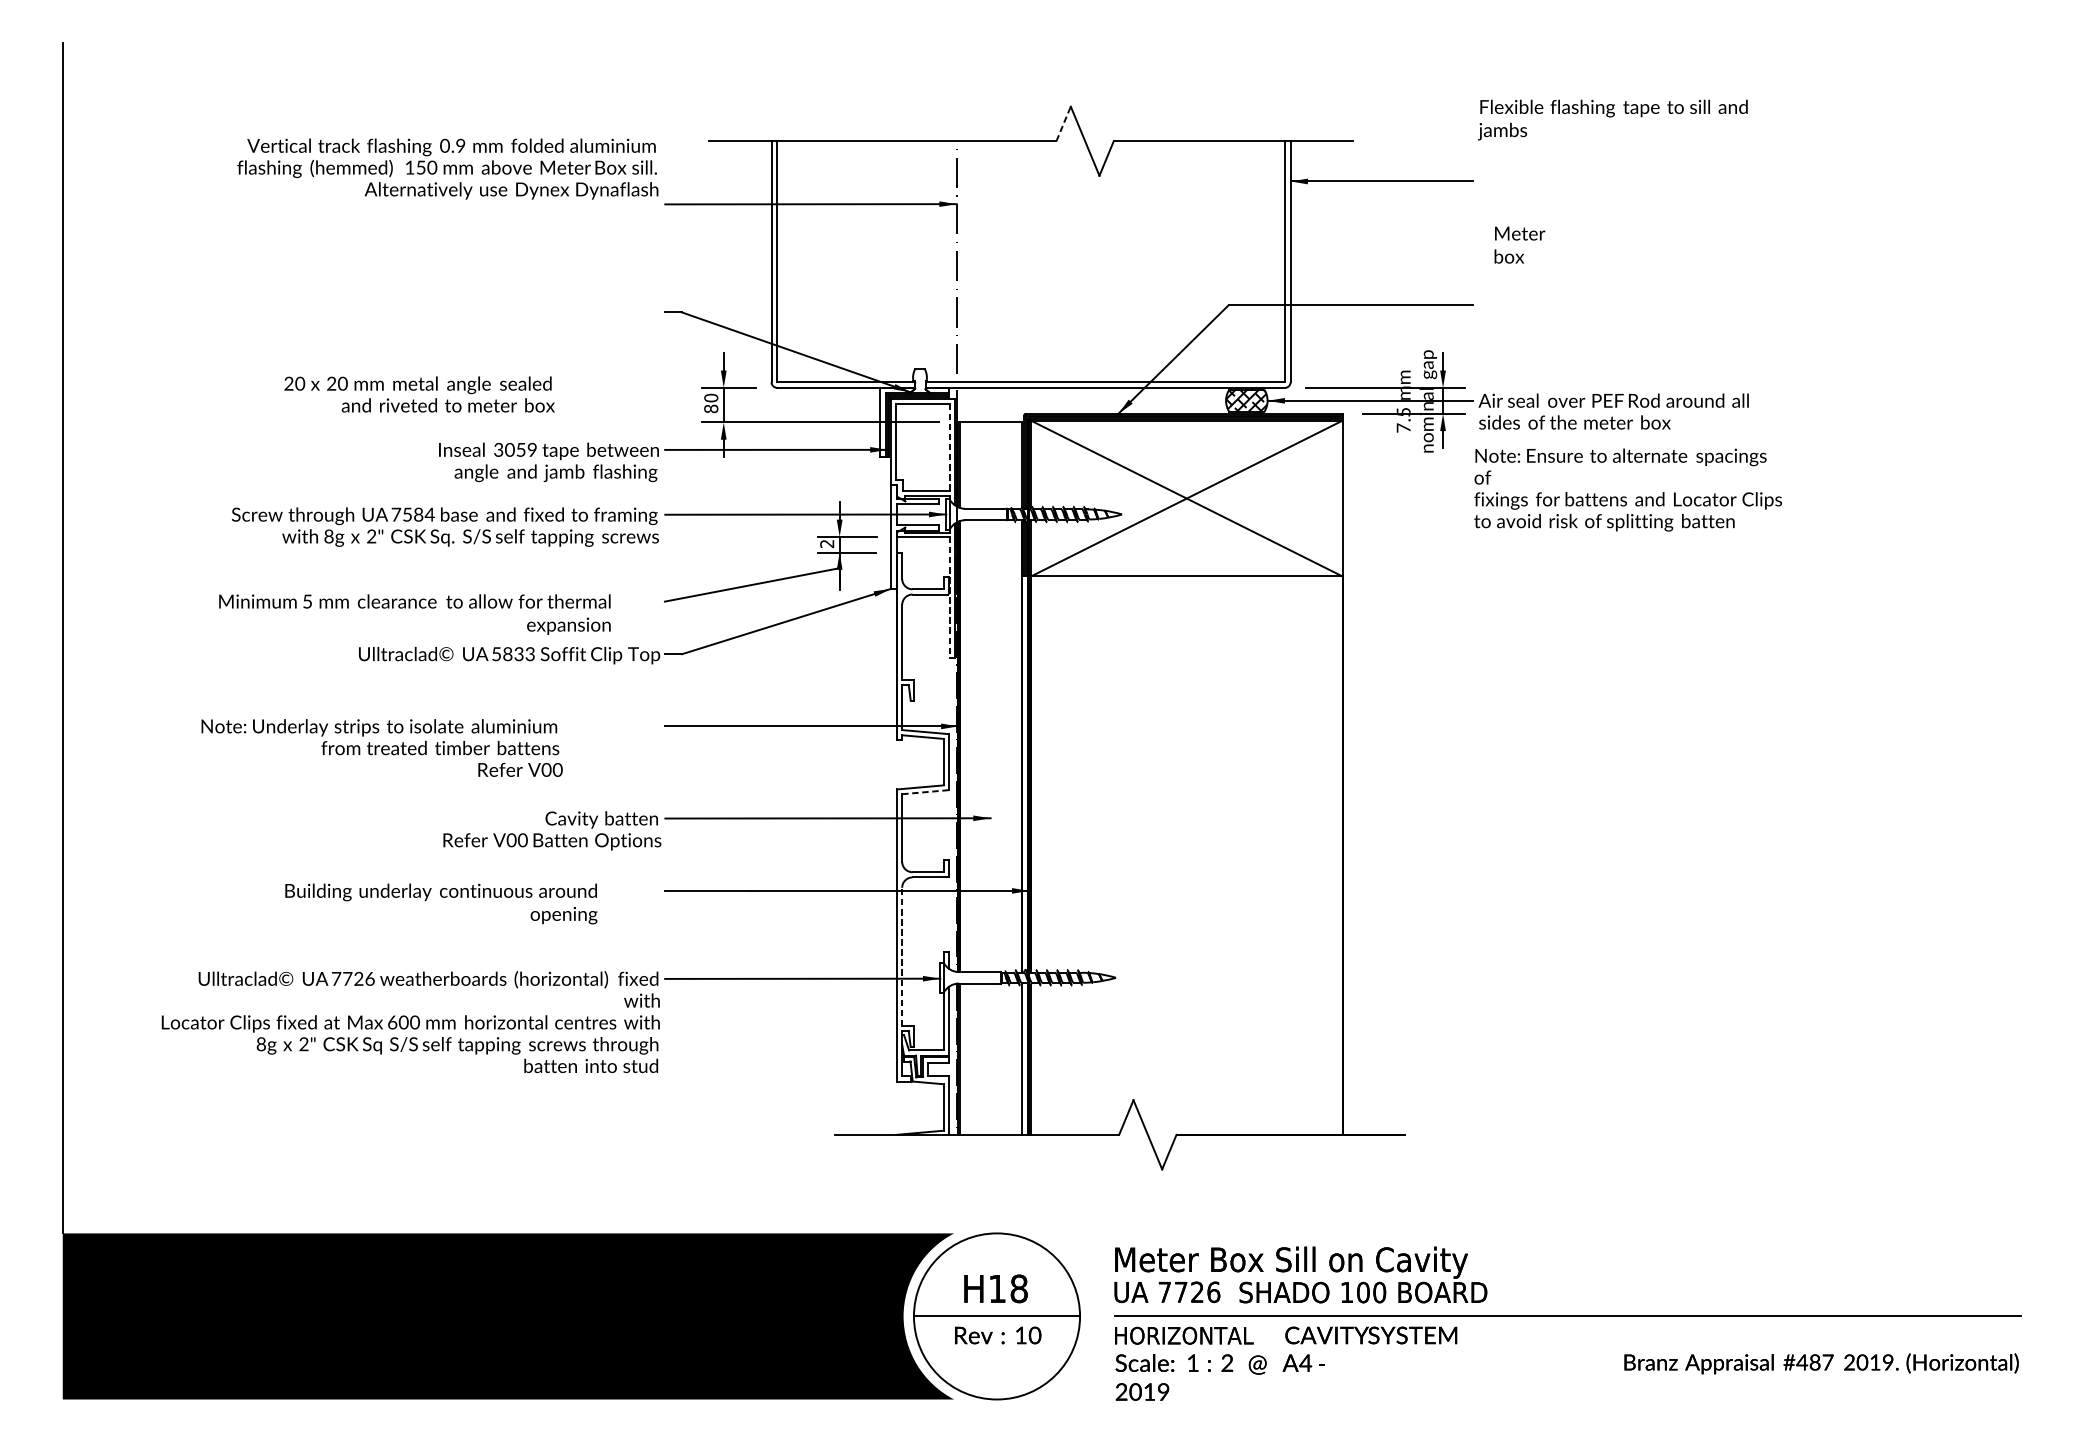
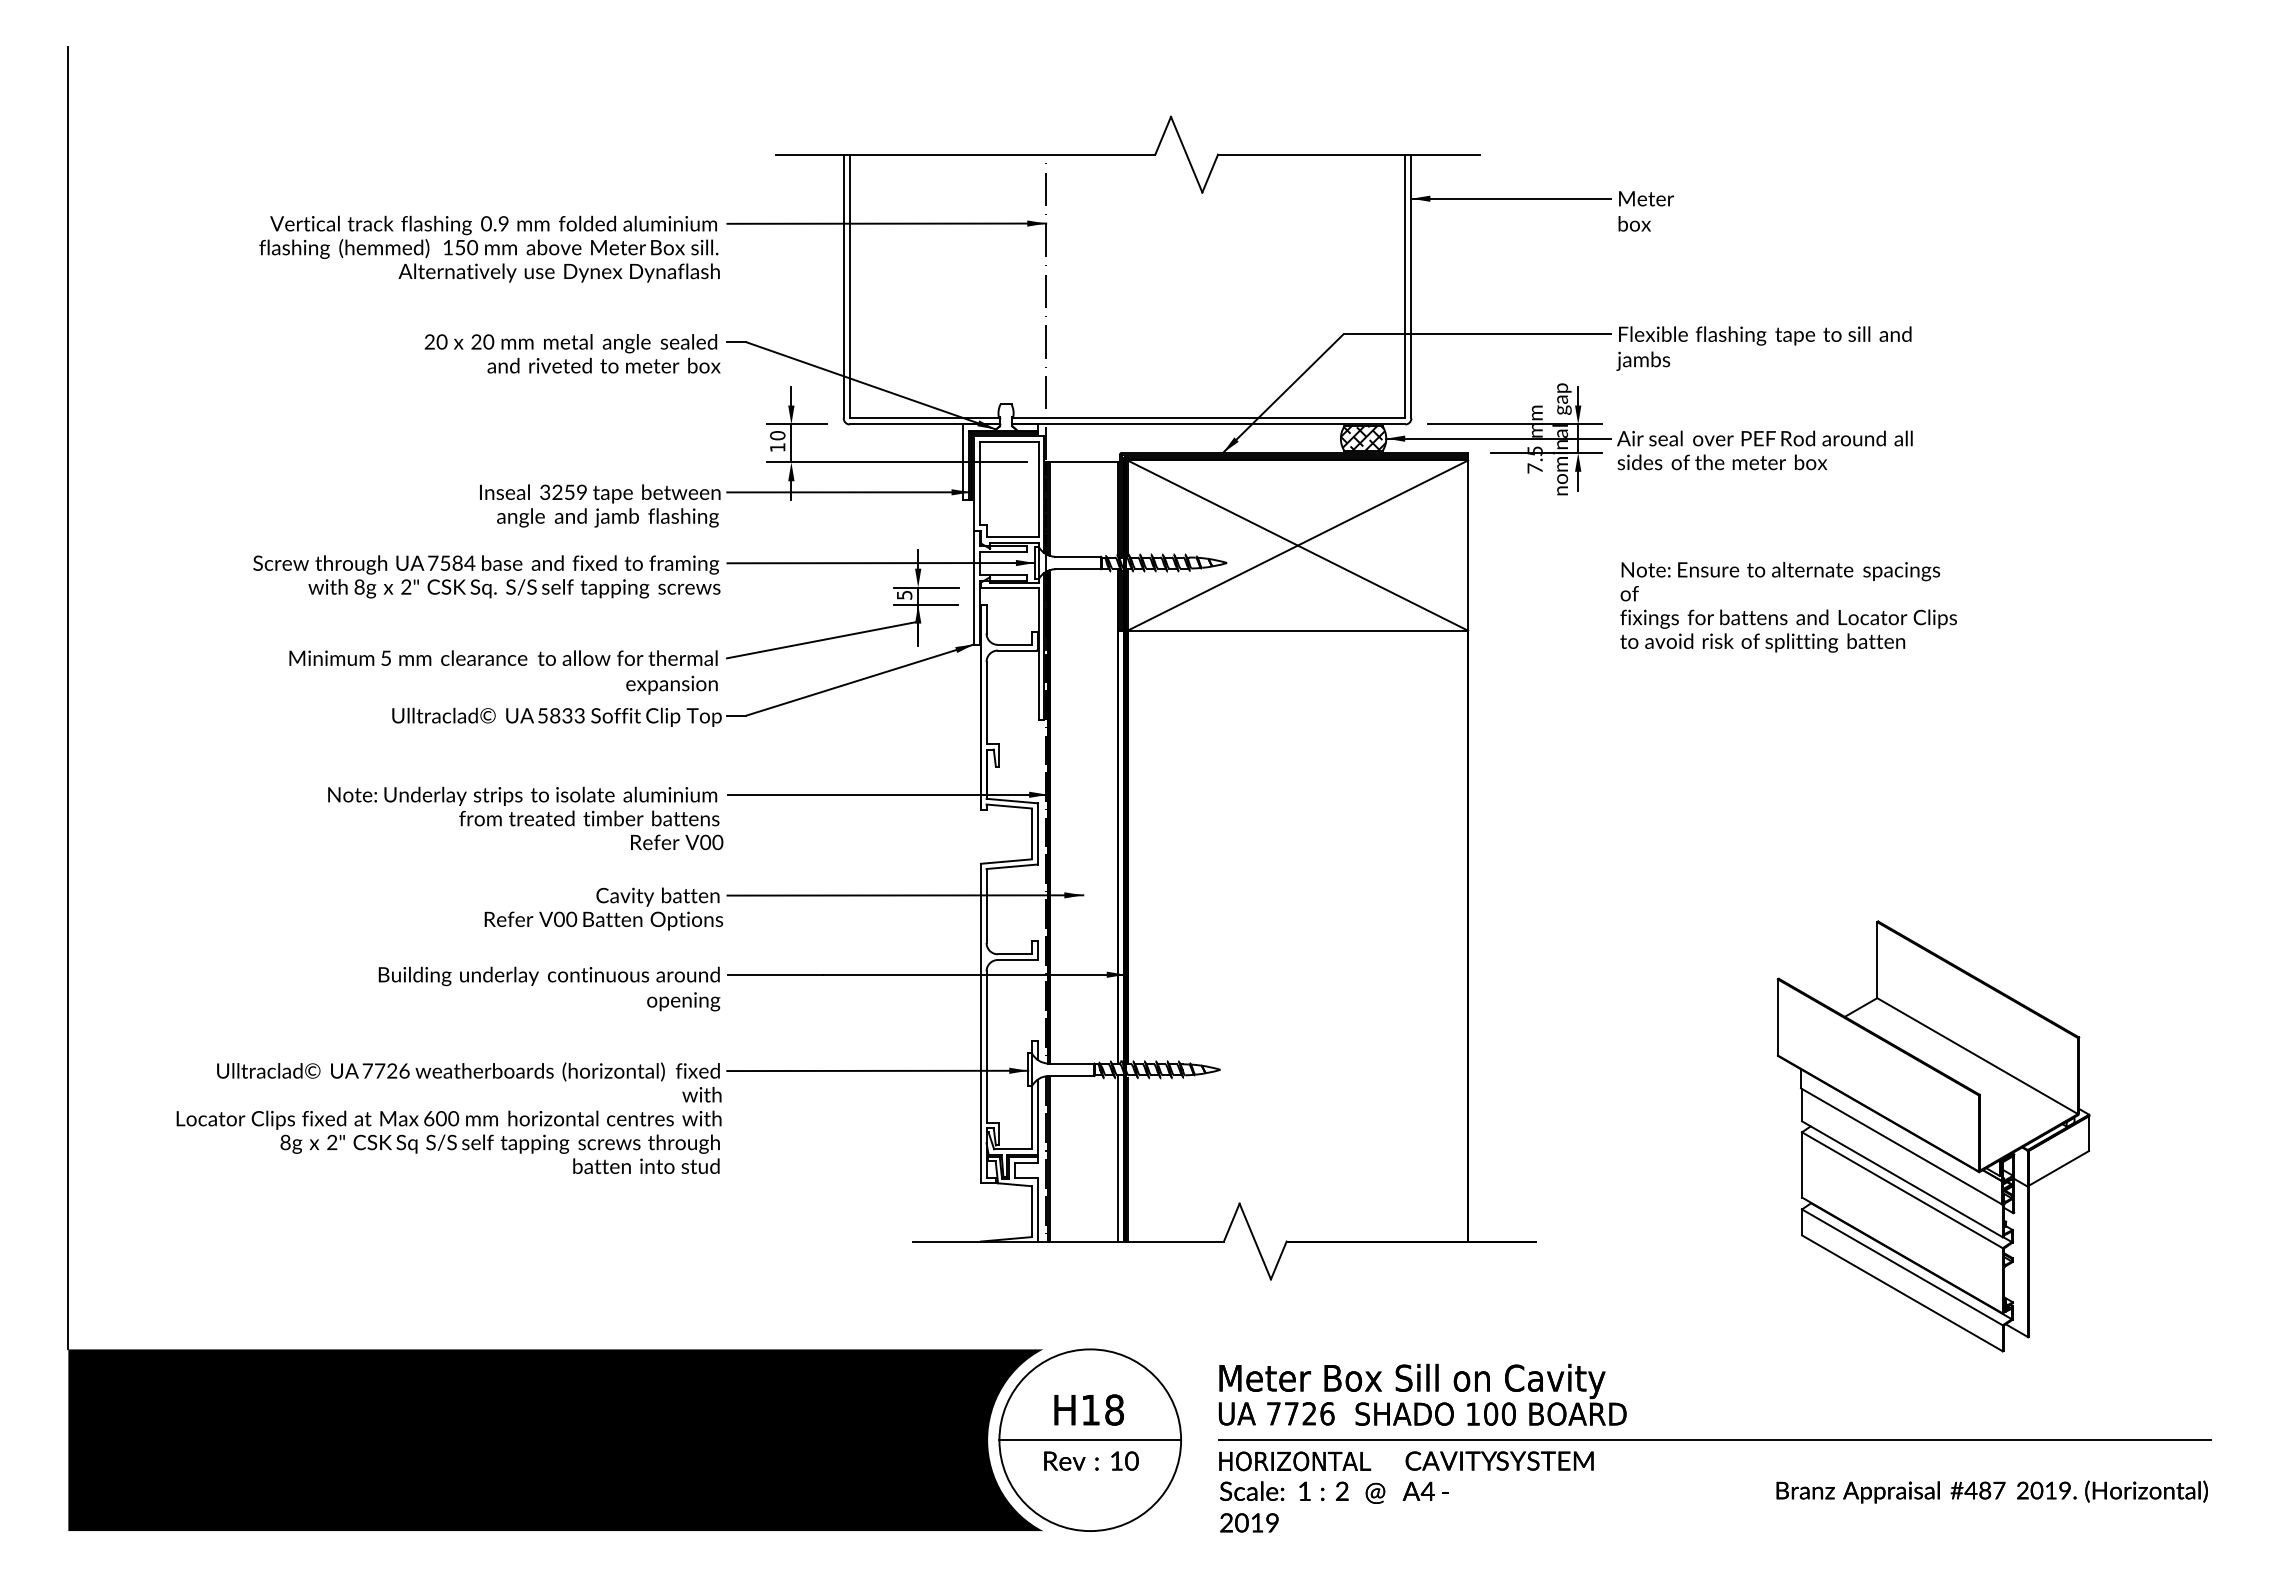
text: (1612, 119) -> (1763, 348), moved
line: (1063, 123) -> (1163, 135), dashed -> solid
text: (447, 168) -> (489, 248), moved
text: (1519, 245) -> (1645, 211), moved
text: (419, 394) -> (572, 353), moved
text: (711, 408) -> (777, 447), 80 -> 10
line: (949, 447) -> (1038, 489), dashed -> solid
text: (509, 450) -> (557, 492), 3059 -> 3259
text: (1628, 489) -> (1788, 606), moved
text: (827, 544) -> (904, 595), 2 -> 5
line: (949, 598) -> (1038, 654), dashed -> solid
text: (414, 614) -> (503, 672), moved
text: (381, 748) -> (525, 818), moved
line: (925, 791) -> (1012, 866), dashed -> solid
text: (441, 903) -> (549, 988), moved
line: (902, 957) -> (986, 1047), dashed -> solid
part: (1767, 1038) -> (1933, 1136), added

